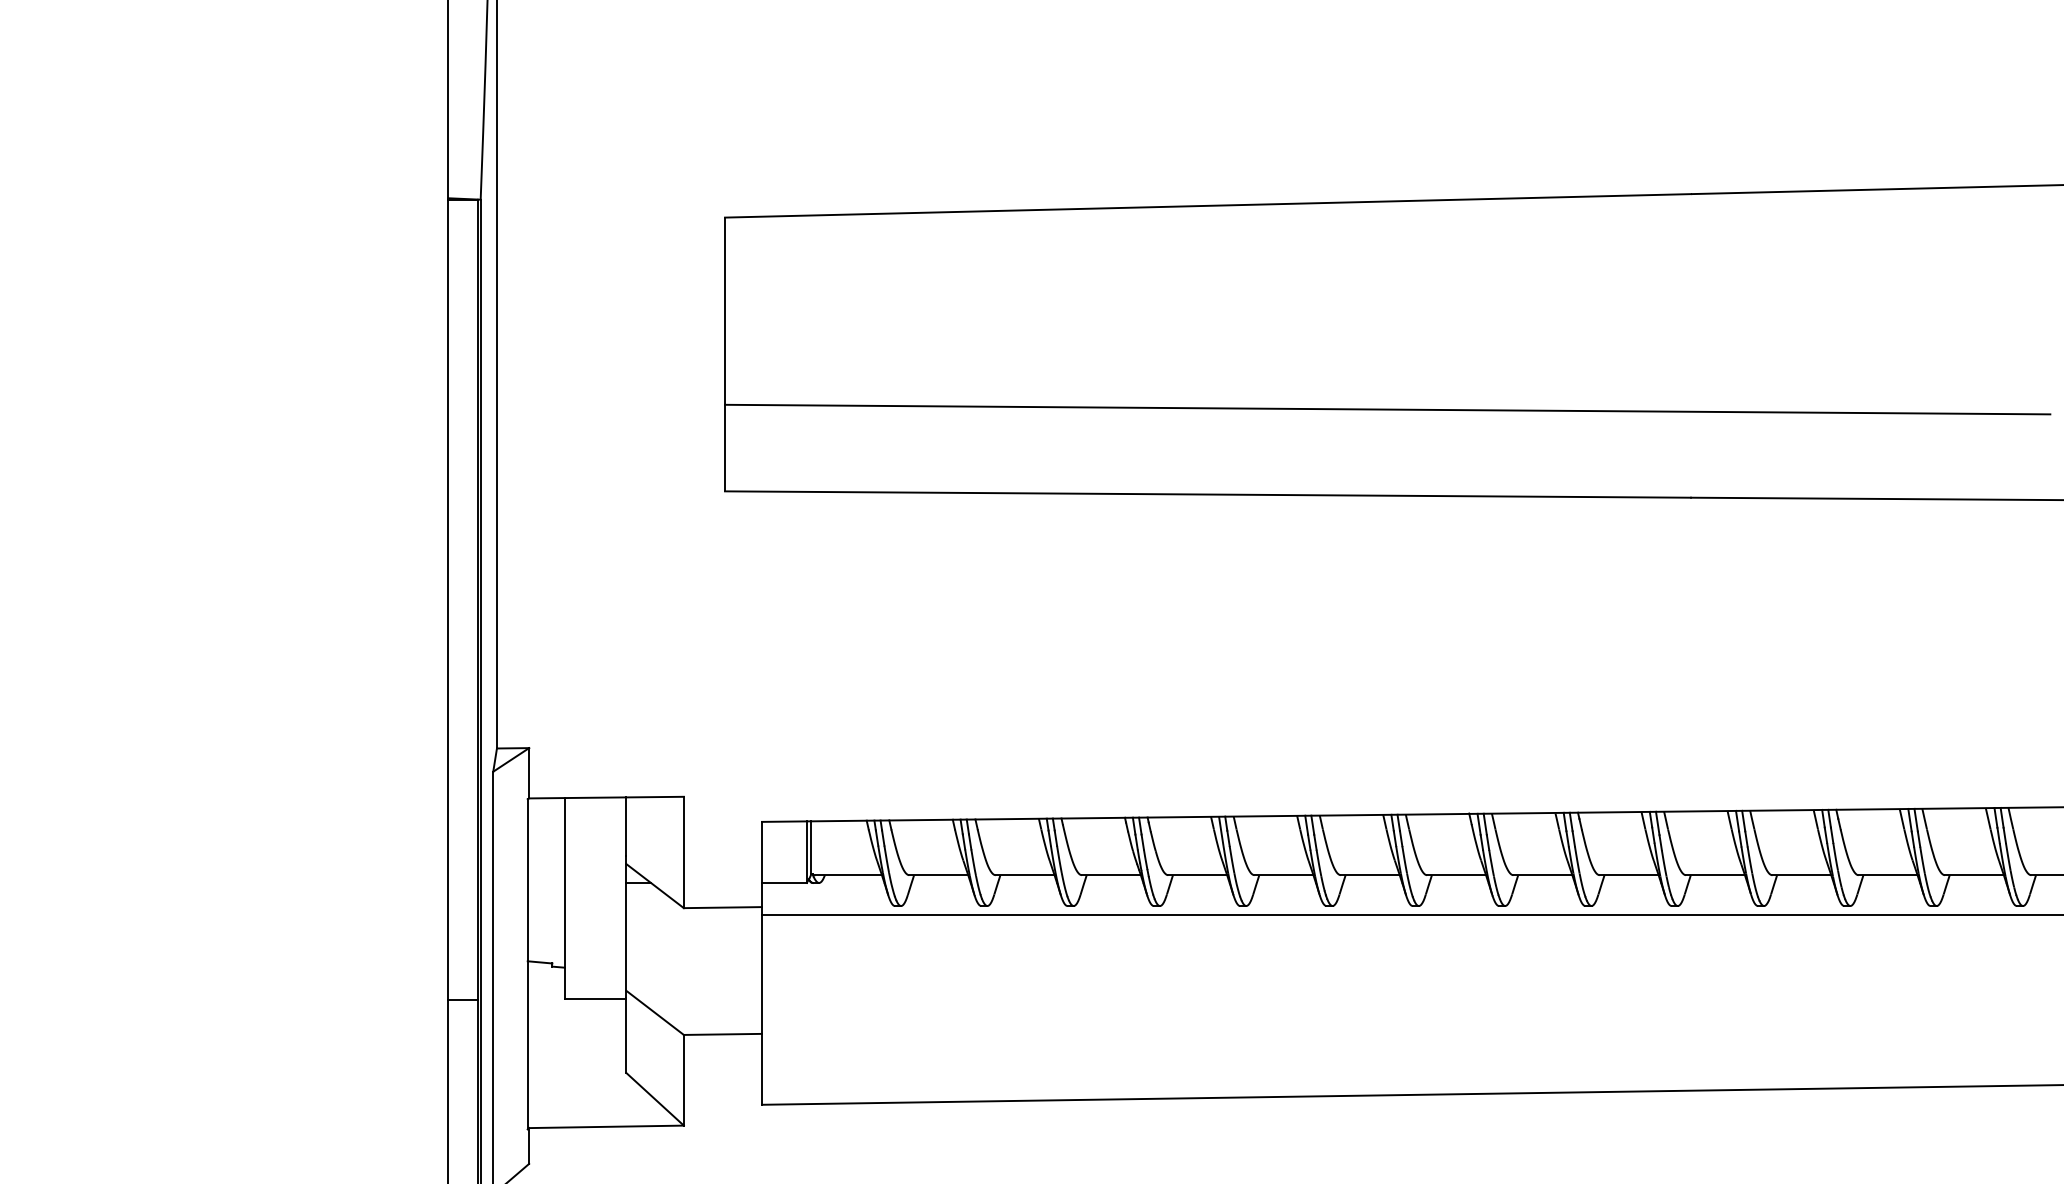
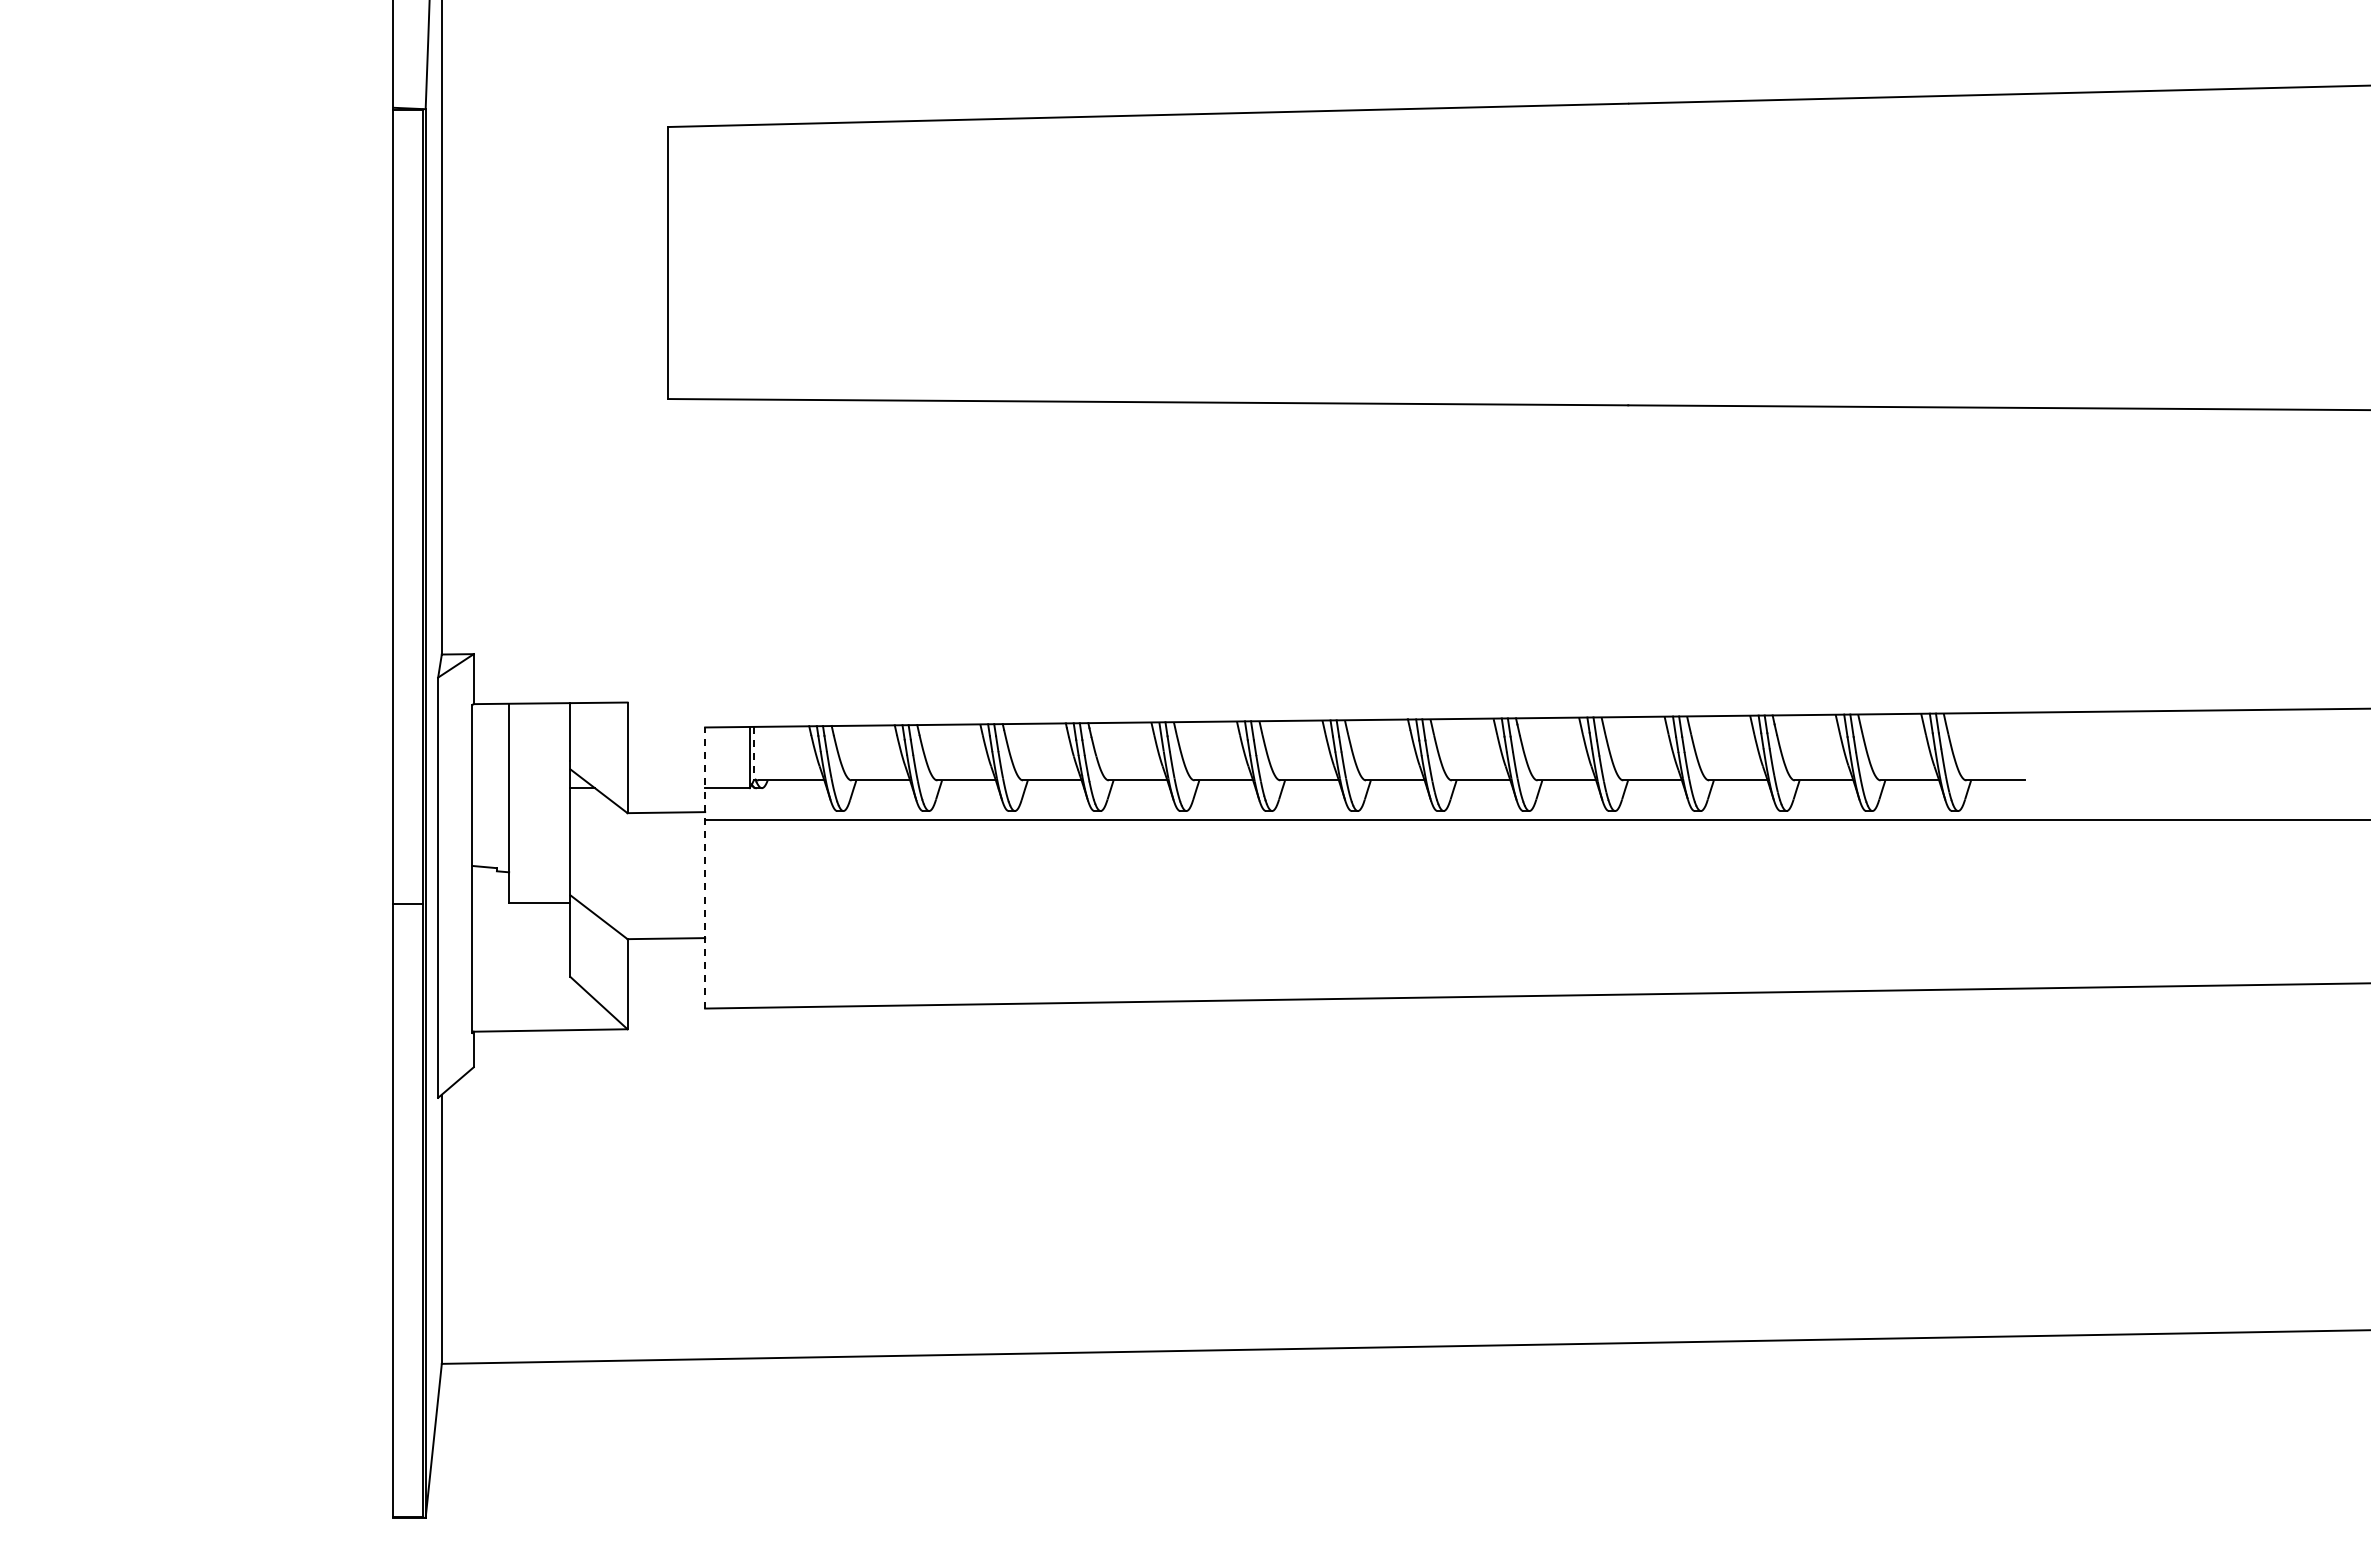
line: (1387, 409) -> (1326, 317), removed
line: (811, 848) -> (754, 753), solid -> dashed
line: (762, 963) -> (705, 868), solid -> dashed

